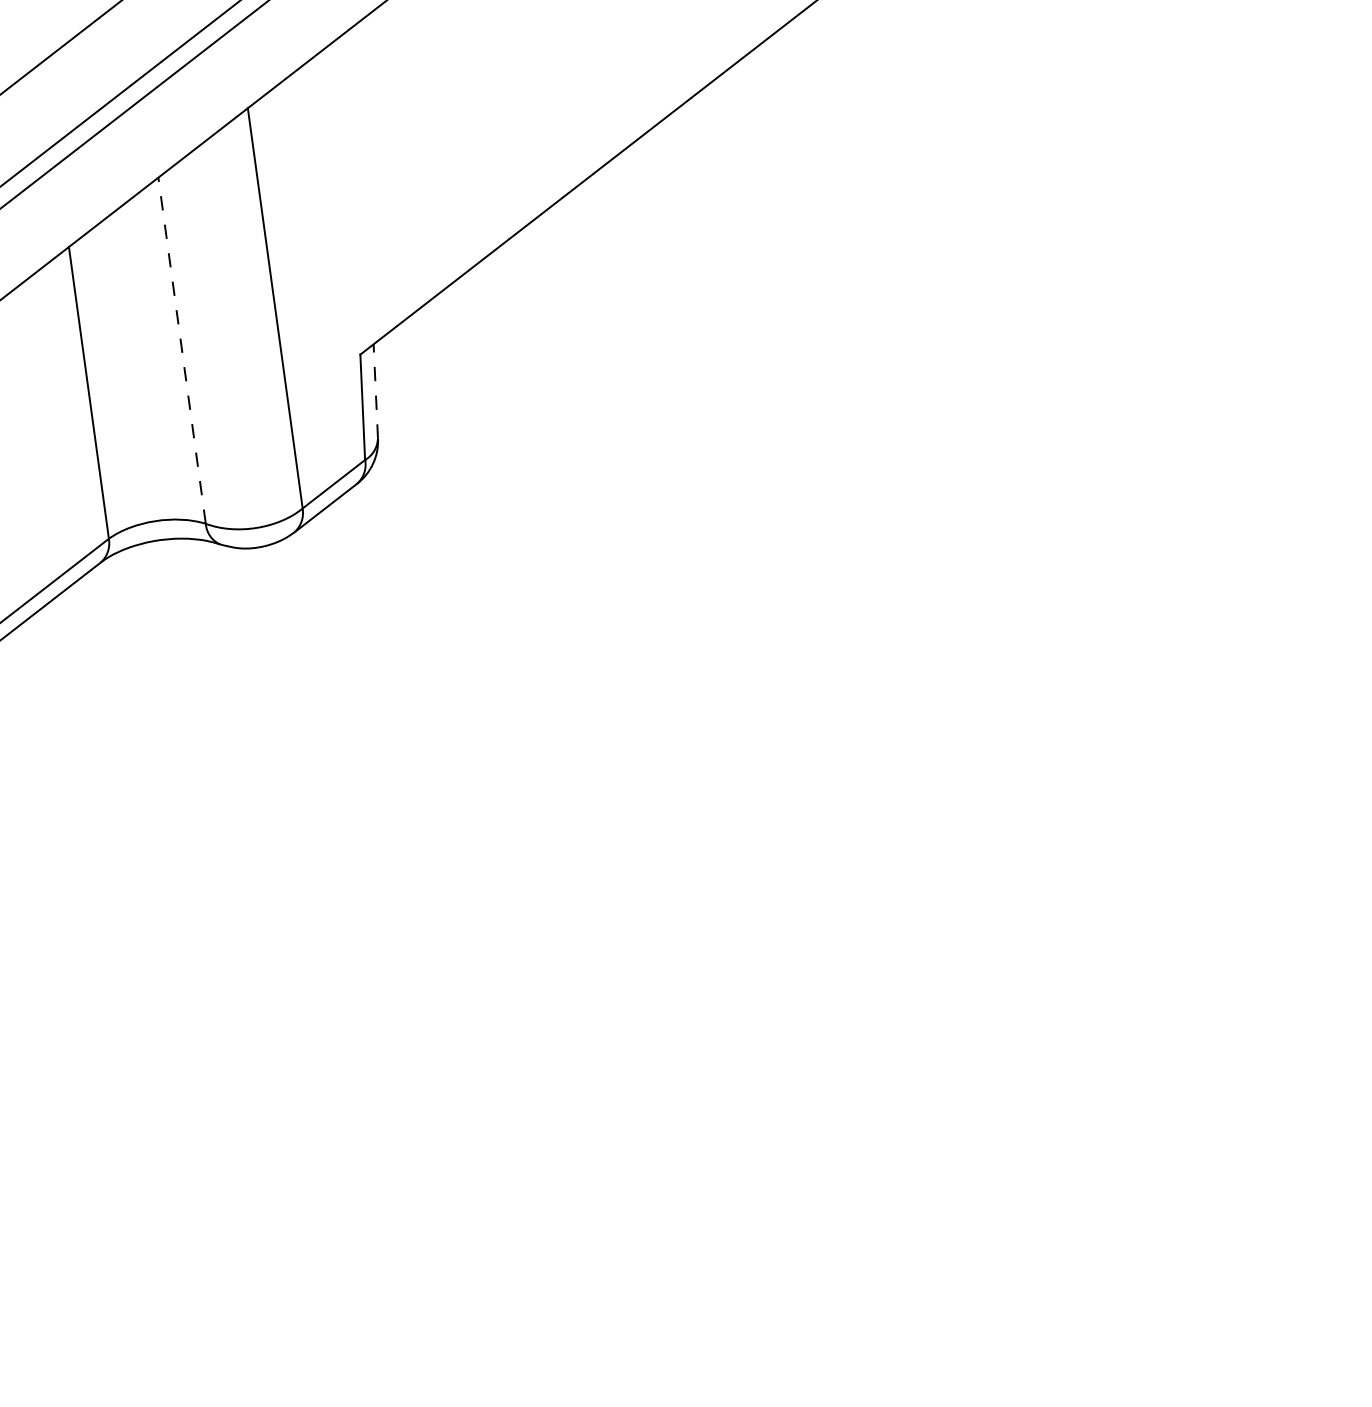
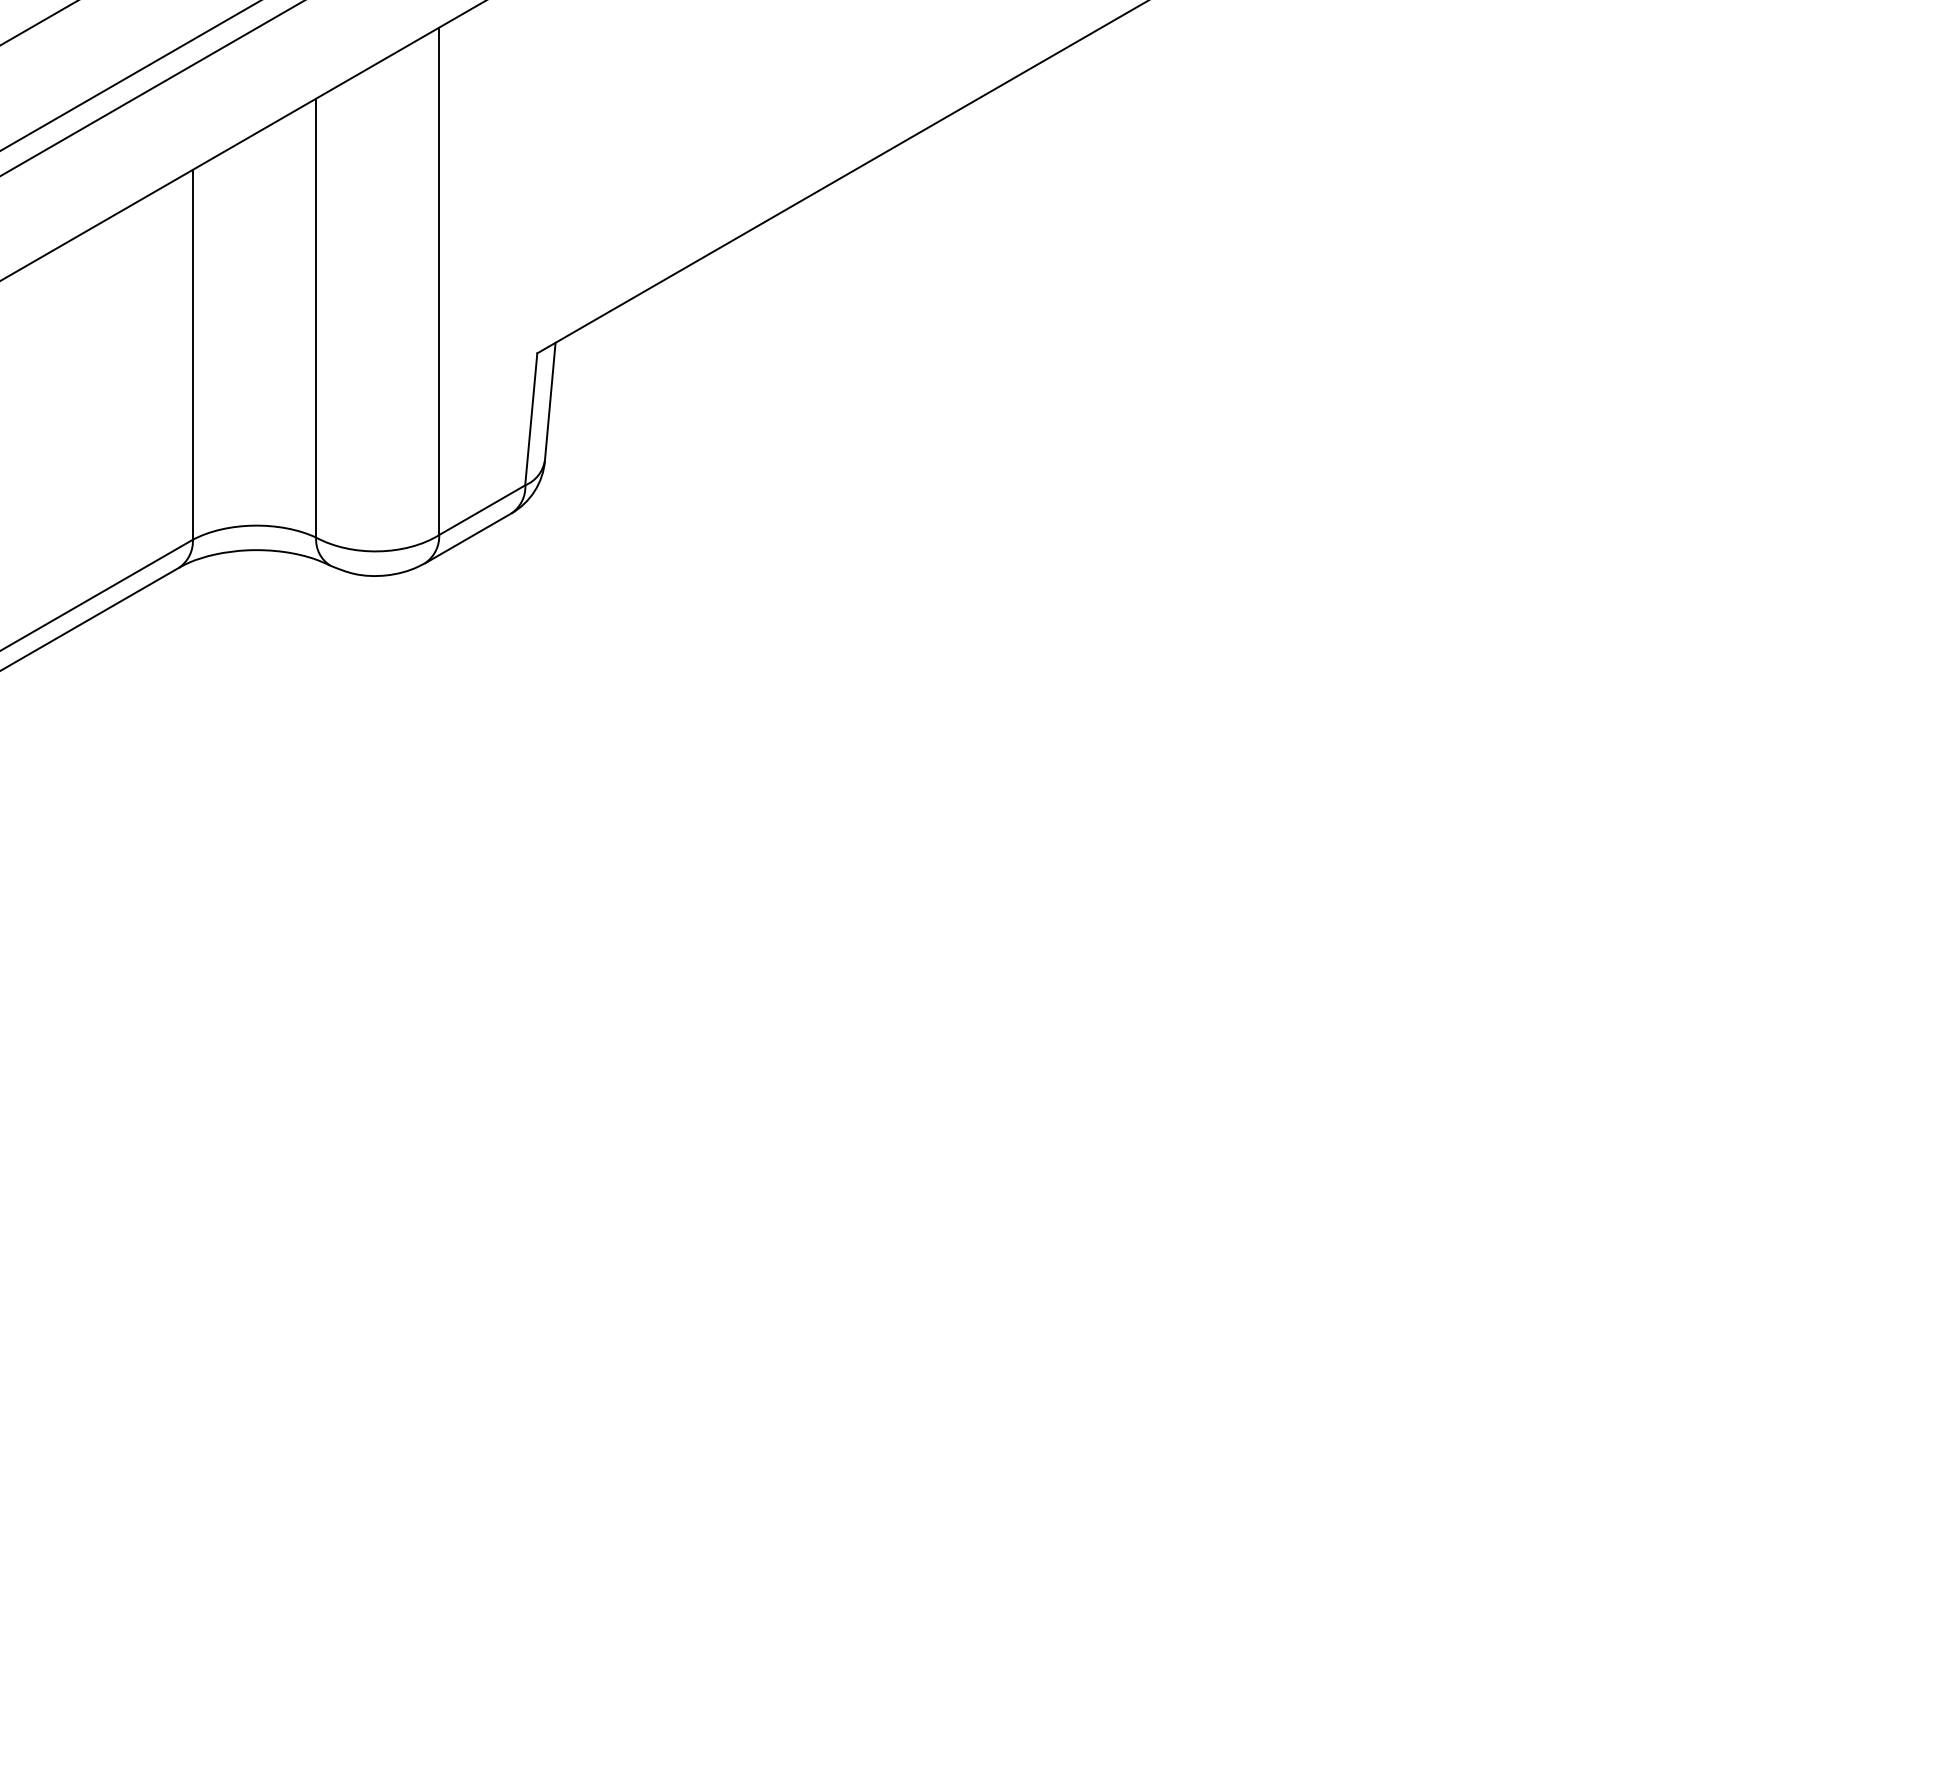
line: (182, 350) -> (316, 317), dashed -> solid
line: (375, 391) -> (550, 401), dashed -> solid

